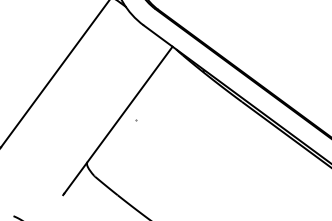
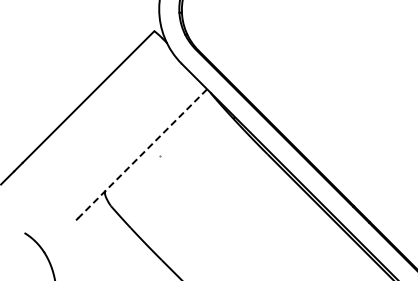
line: (118, 120) -> (142, 154), solid -> dashed

